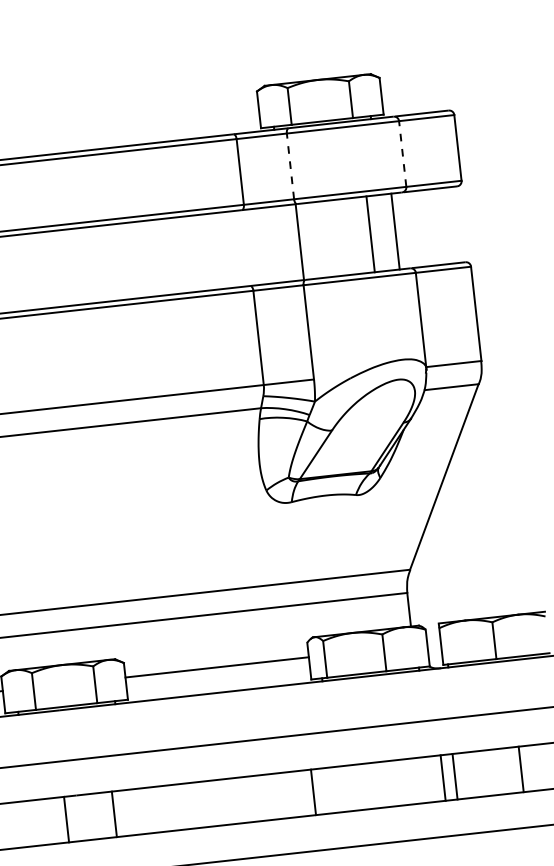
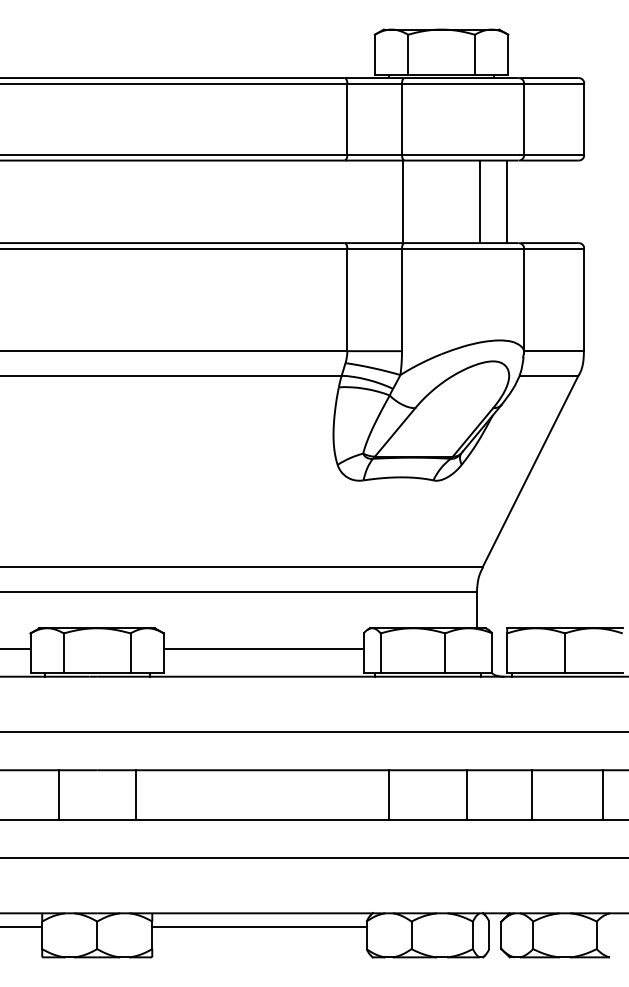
line: (403, 154) -> (524, 119), dashed -> solid
line: (290, 166) -> (402, 119), dashed -> solid
line: (521, 768) -> (603, 794), moved
line: (455, 776) -> (466, 794), moved
line: (443, 777) -> (531, 794), moved
line: (313, 791) -> (389, 794), moved
line: (66, 819) -> (58, 794), moved

